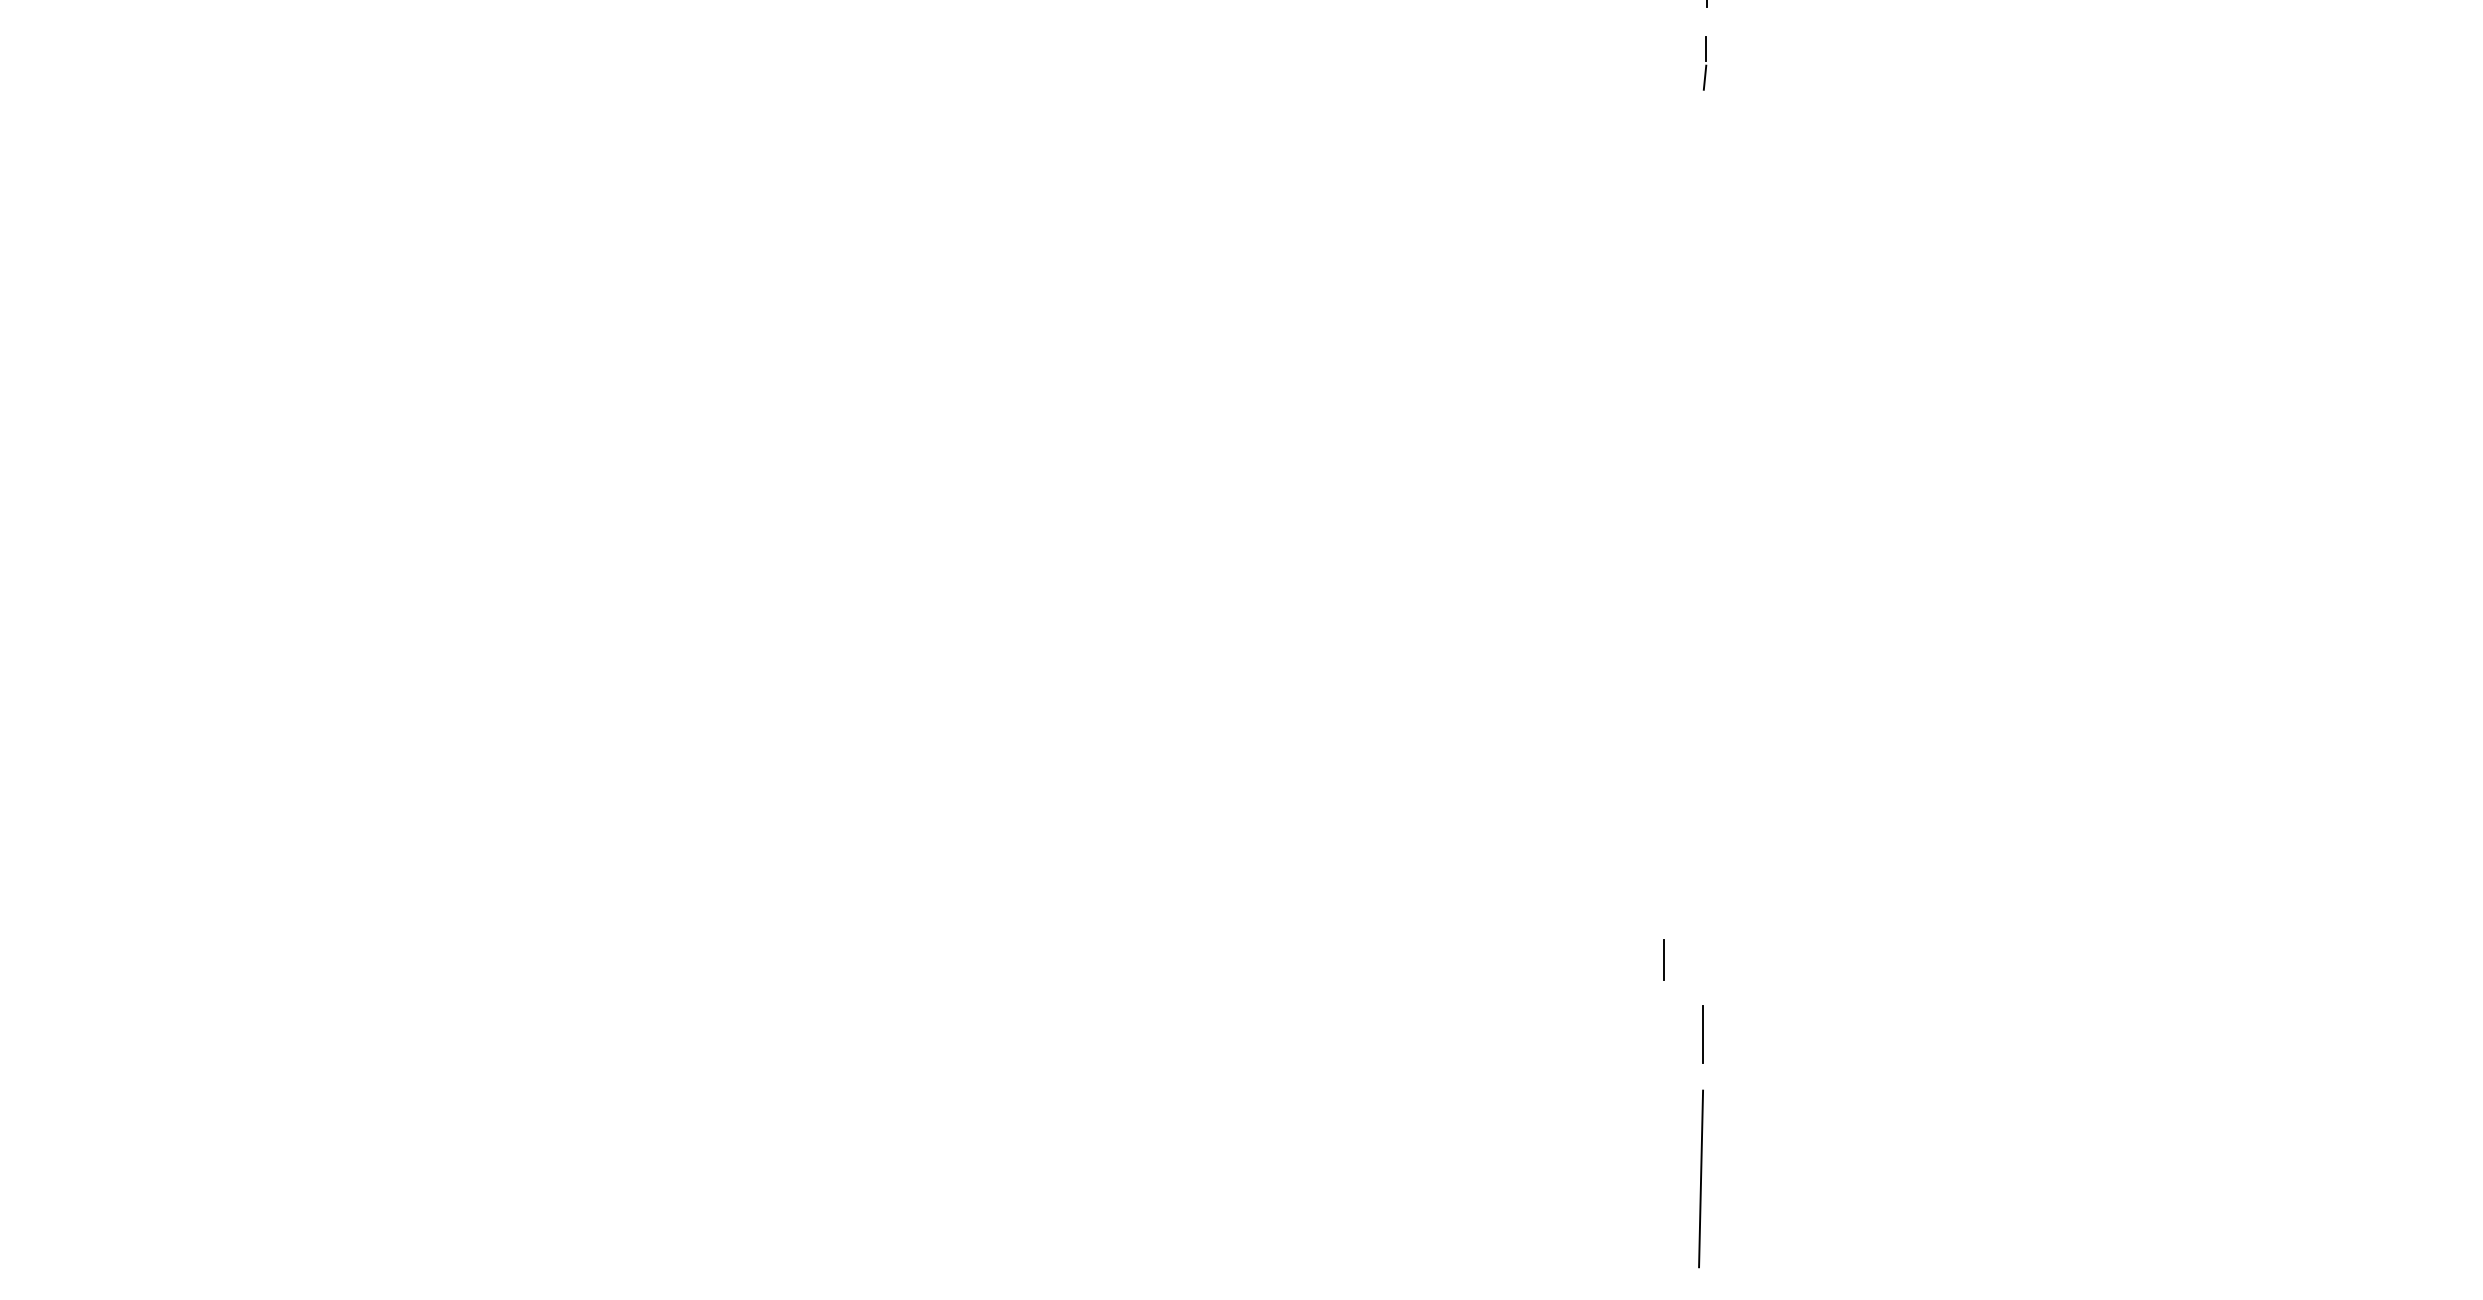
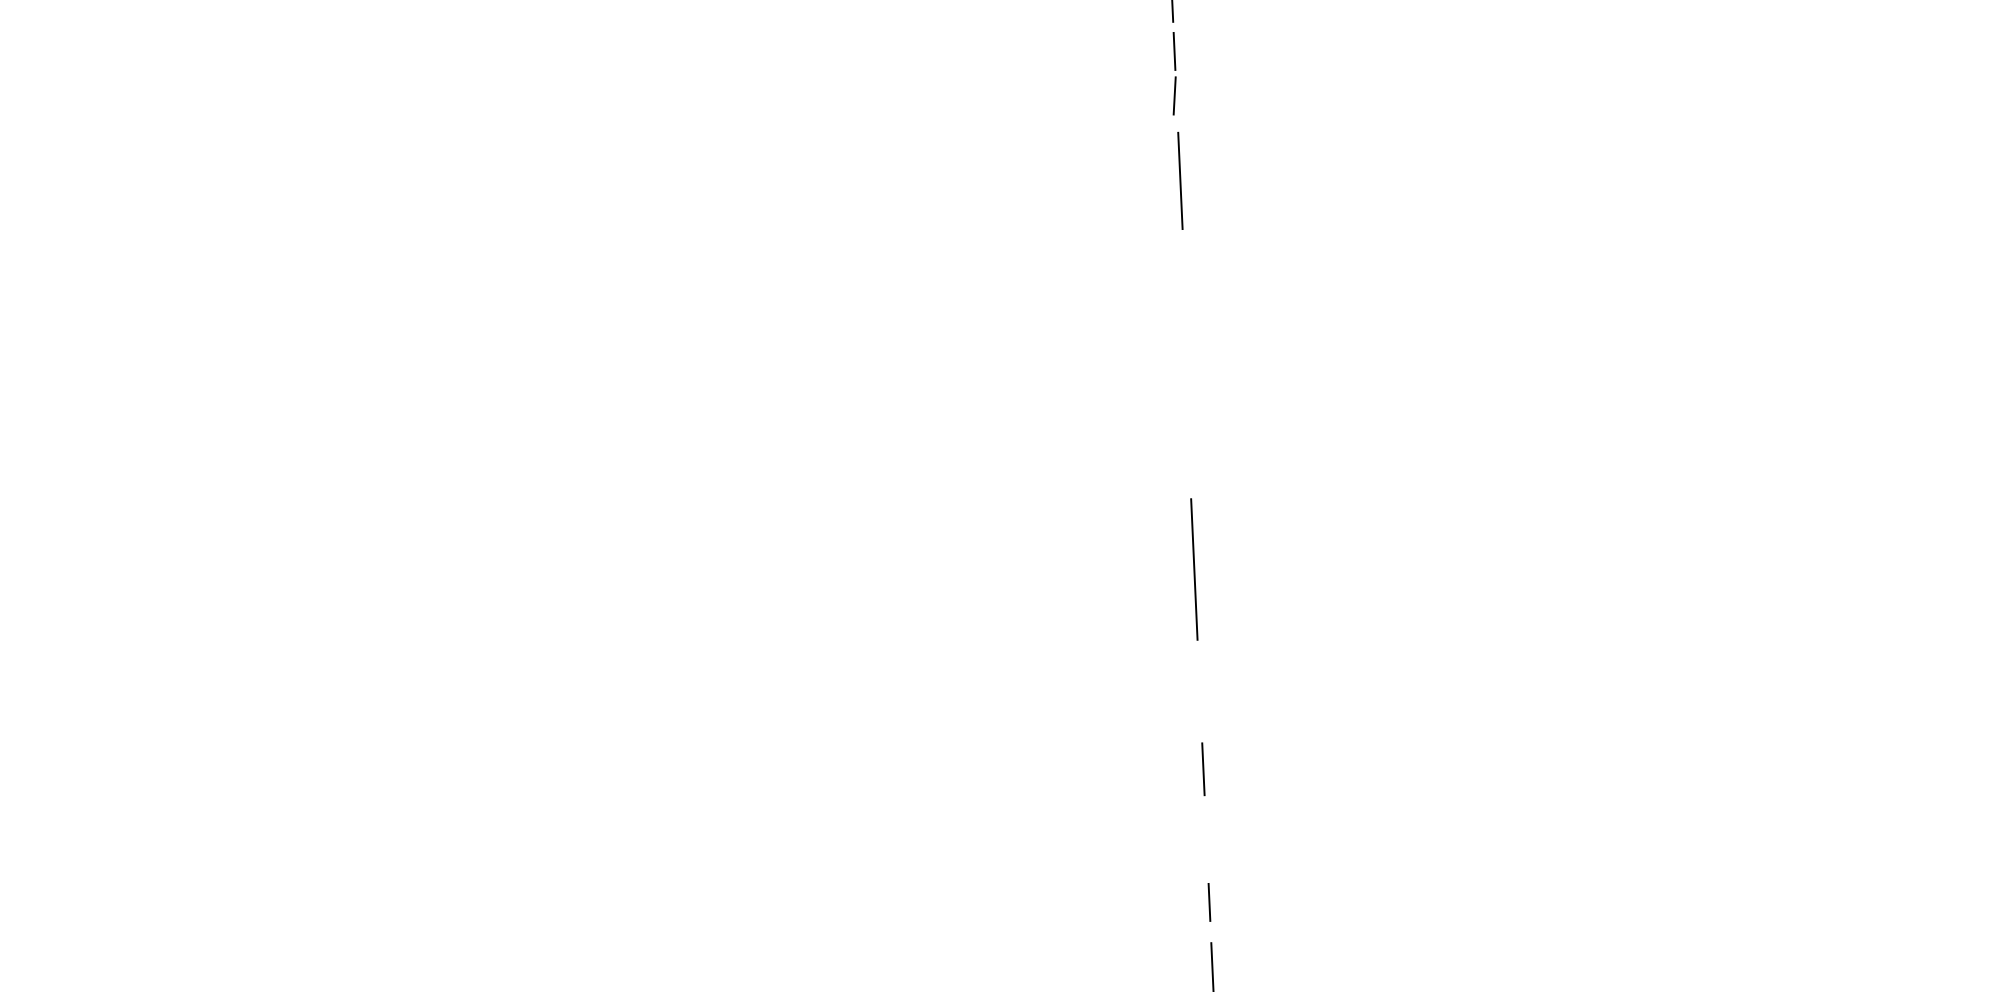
part: (1704, 63) -> (1173, 74), size x1.67
line: (1707, 179) -> (1180, 180), added
line: (1703, 600) -> (1194, 569), added
line: (1703, 817) -> (1203, 769), added
line: (1663, 959) -> (1208, 901), moved

